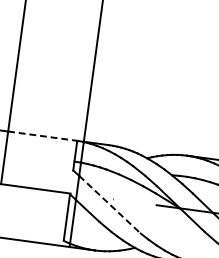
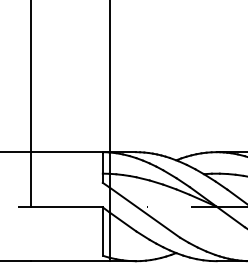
line: (46, 136) -> (70, 152), dashed -> solid
line: (110, 204) -> (145, 212), dashed -> solid

